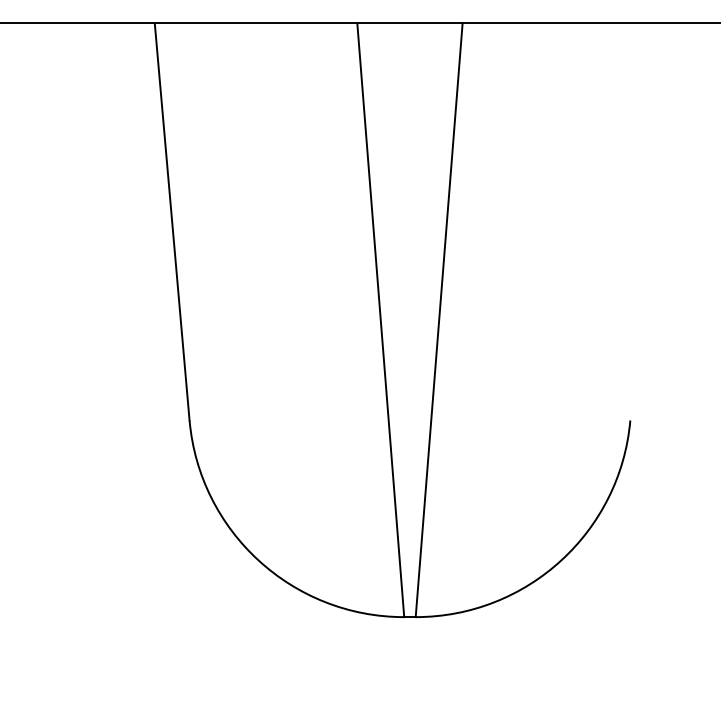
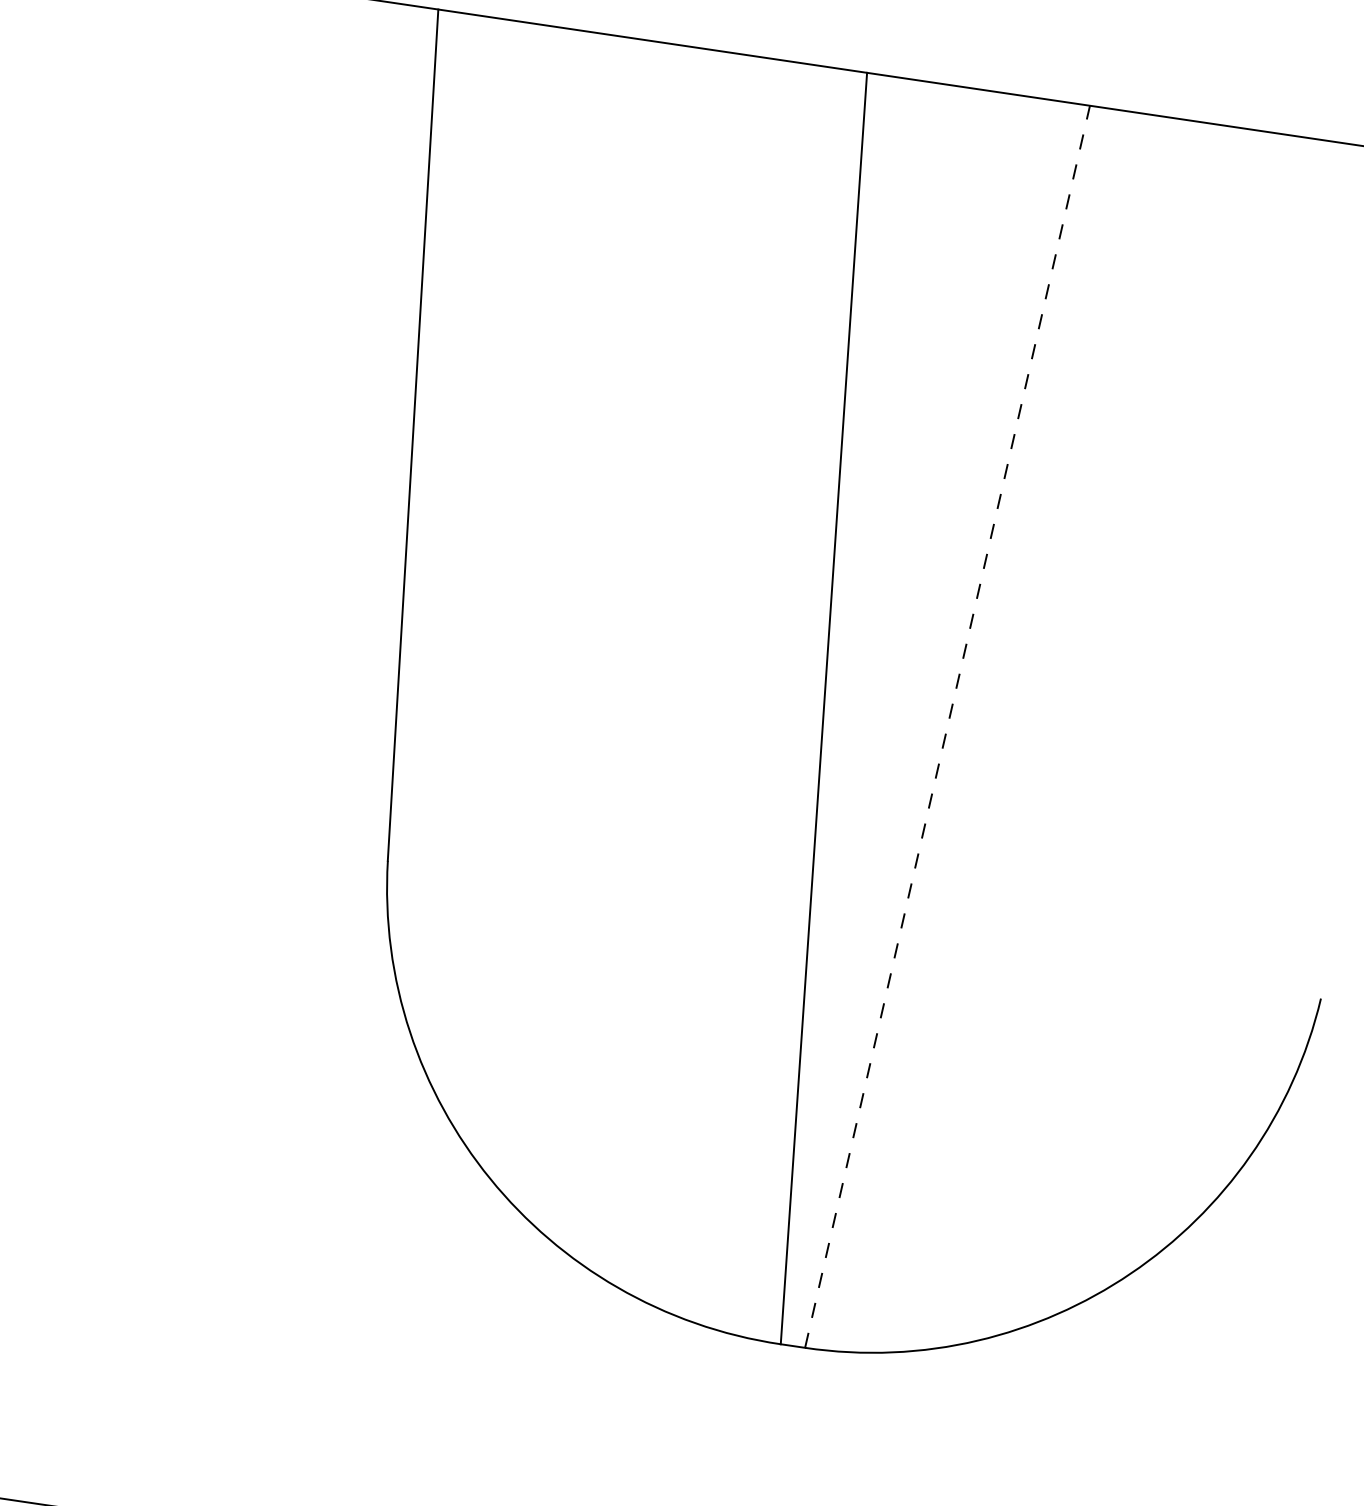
line: (439, 320) -> (948, 727), solid -> dashed

